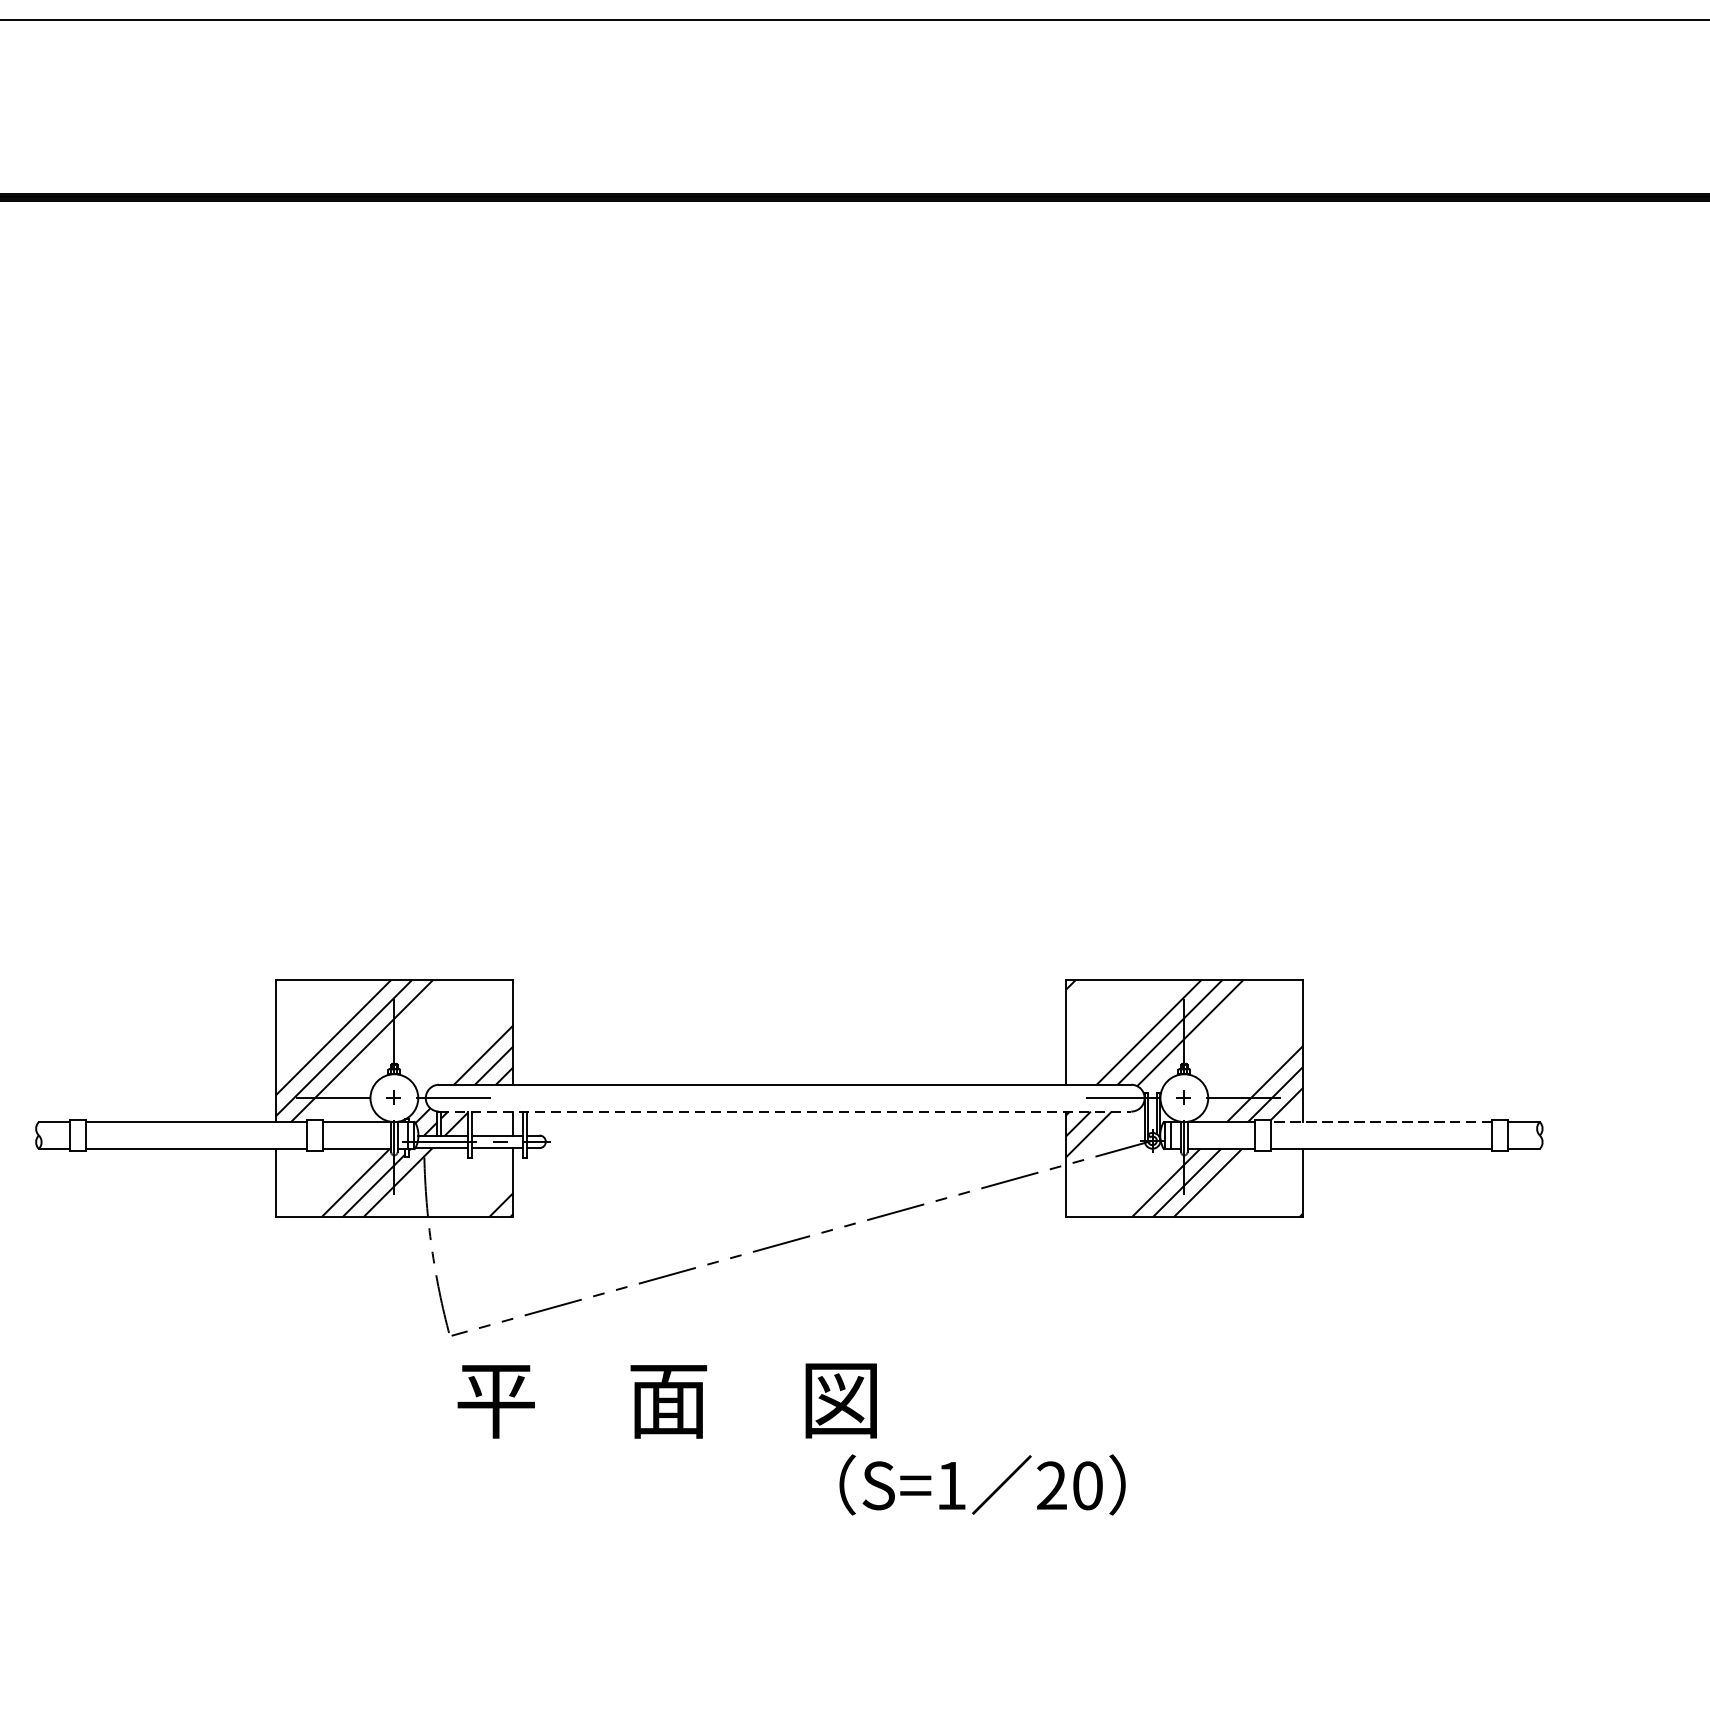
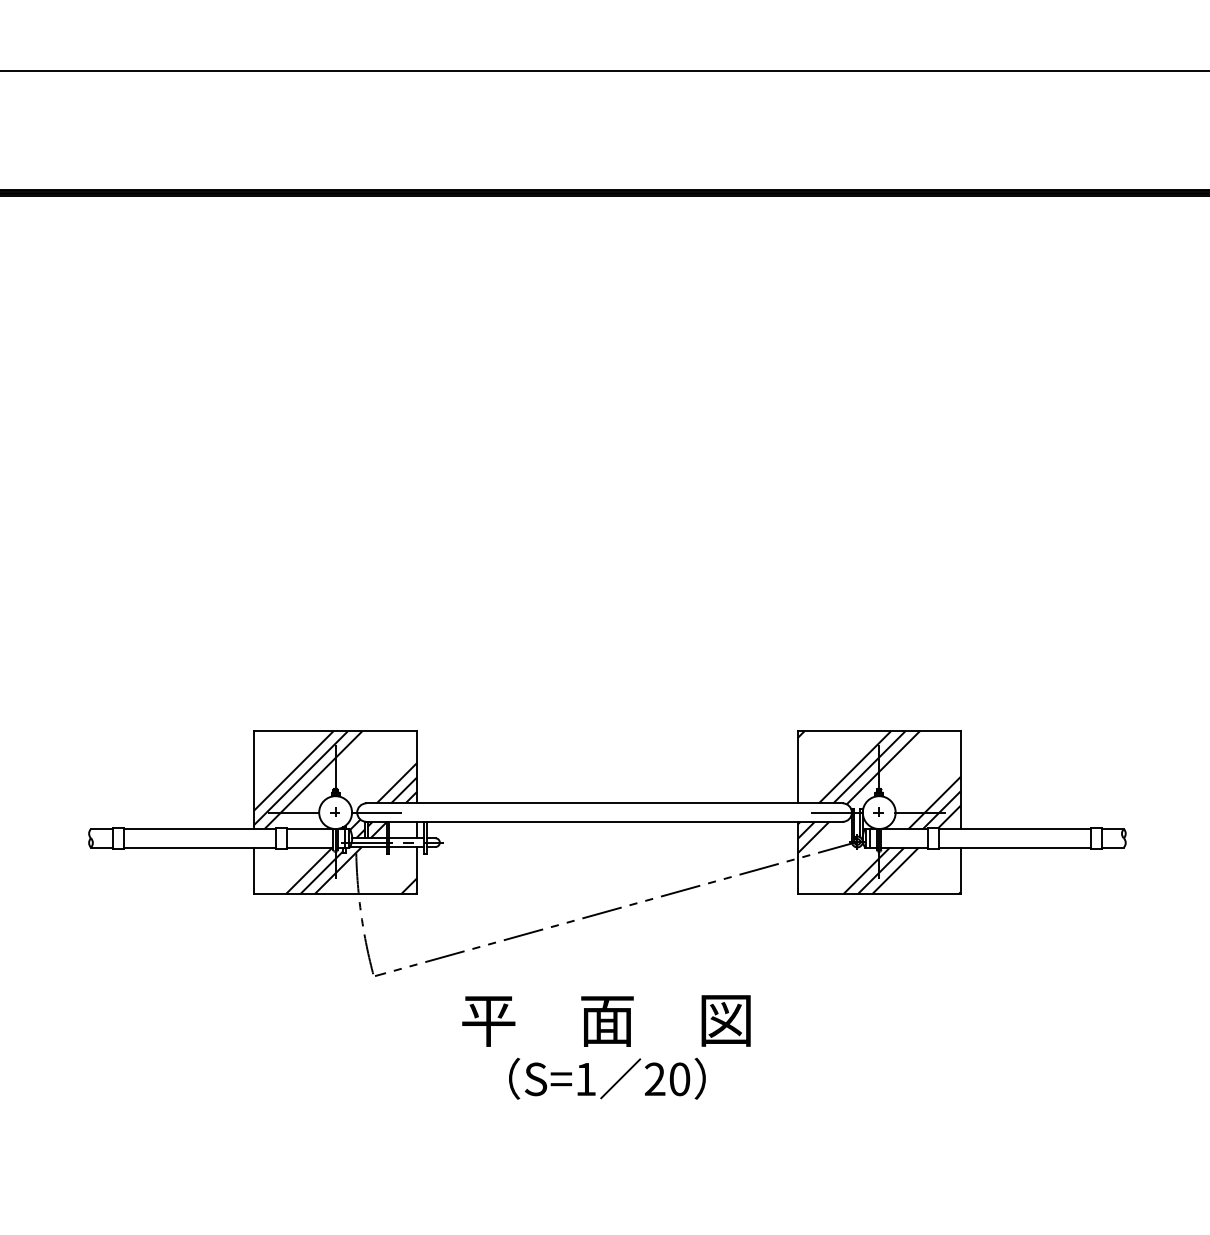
line: (786, 1111) -> (605, 821), dashed -> solid
line: (1380, 1122) -> (1014, 829), dashed -> solid
text: (667, 1400) -> (606, 1020), moved
text: (982, 1484) -> (607, 1078), moved

